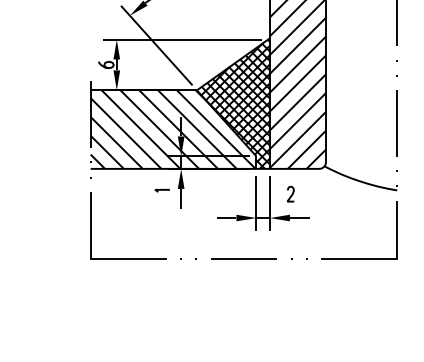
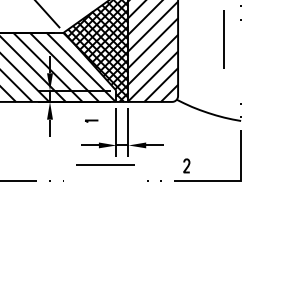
line: (396, 123) -> (223, 39), moved
line: (161, 190) -> (90, 121), moved
curve: (291, 193) -> (187, 165), moved
line: (243, 258) -> (105, 164), moved

